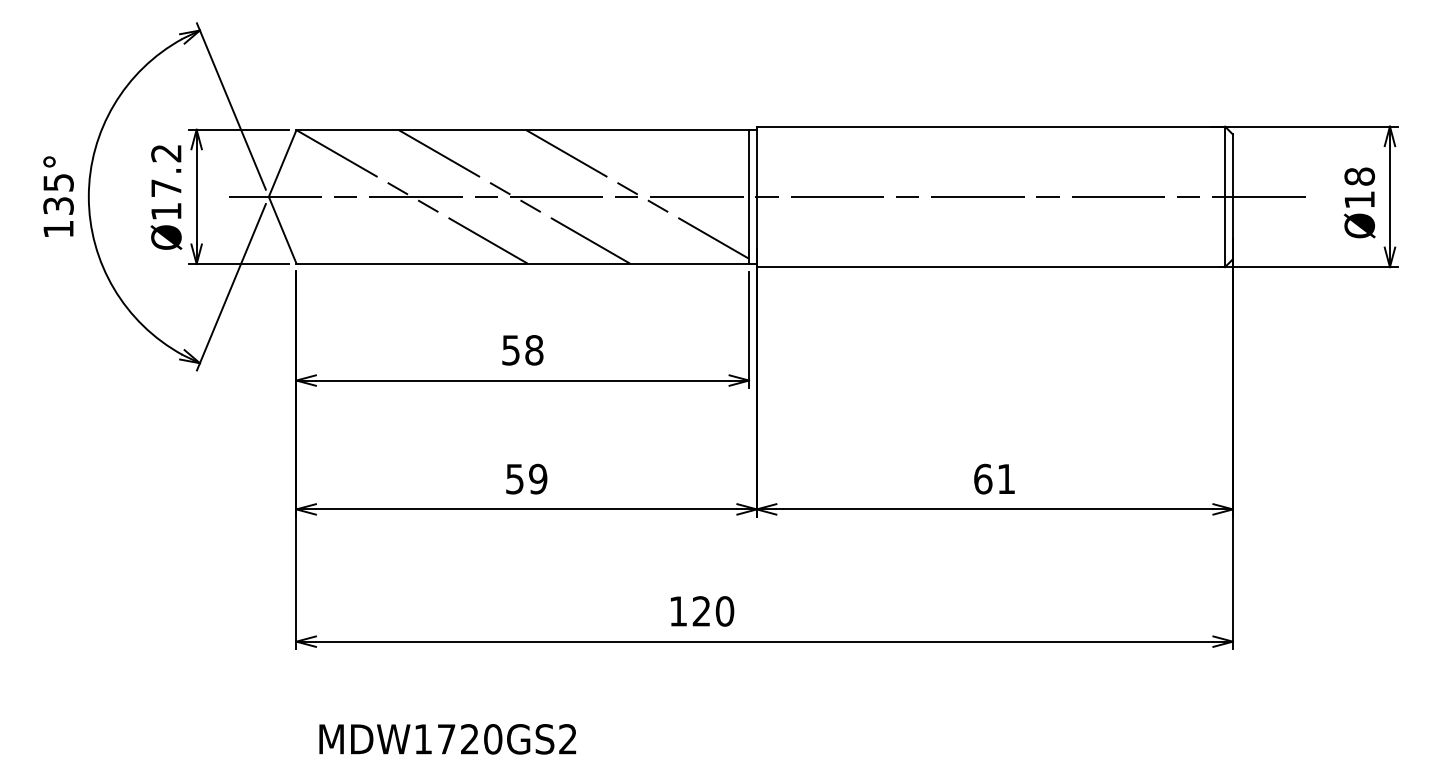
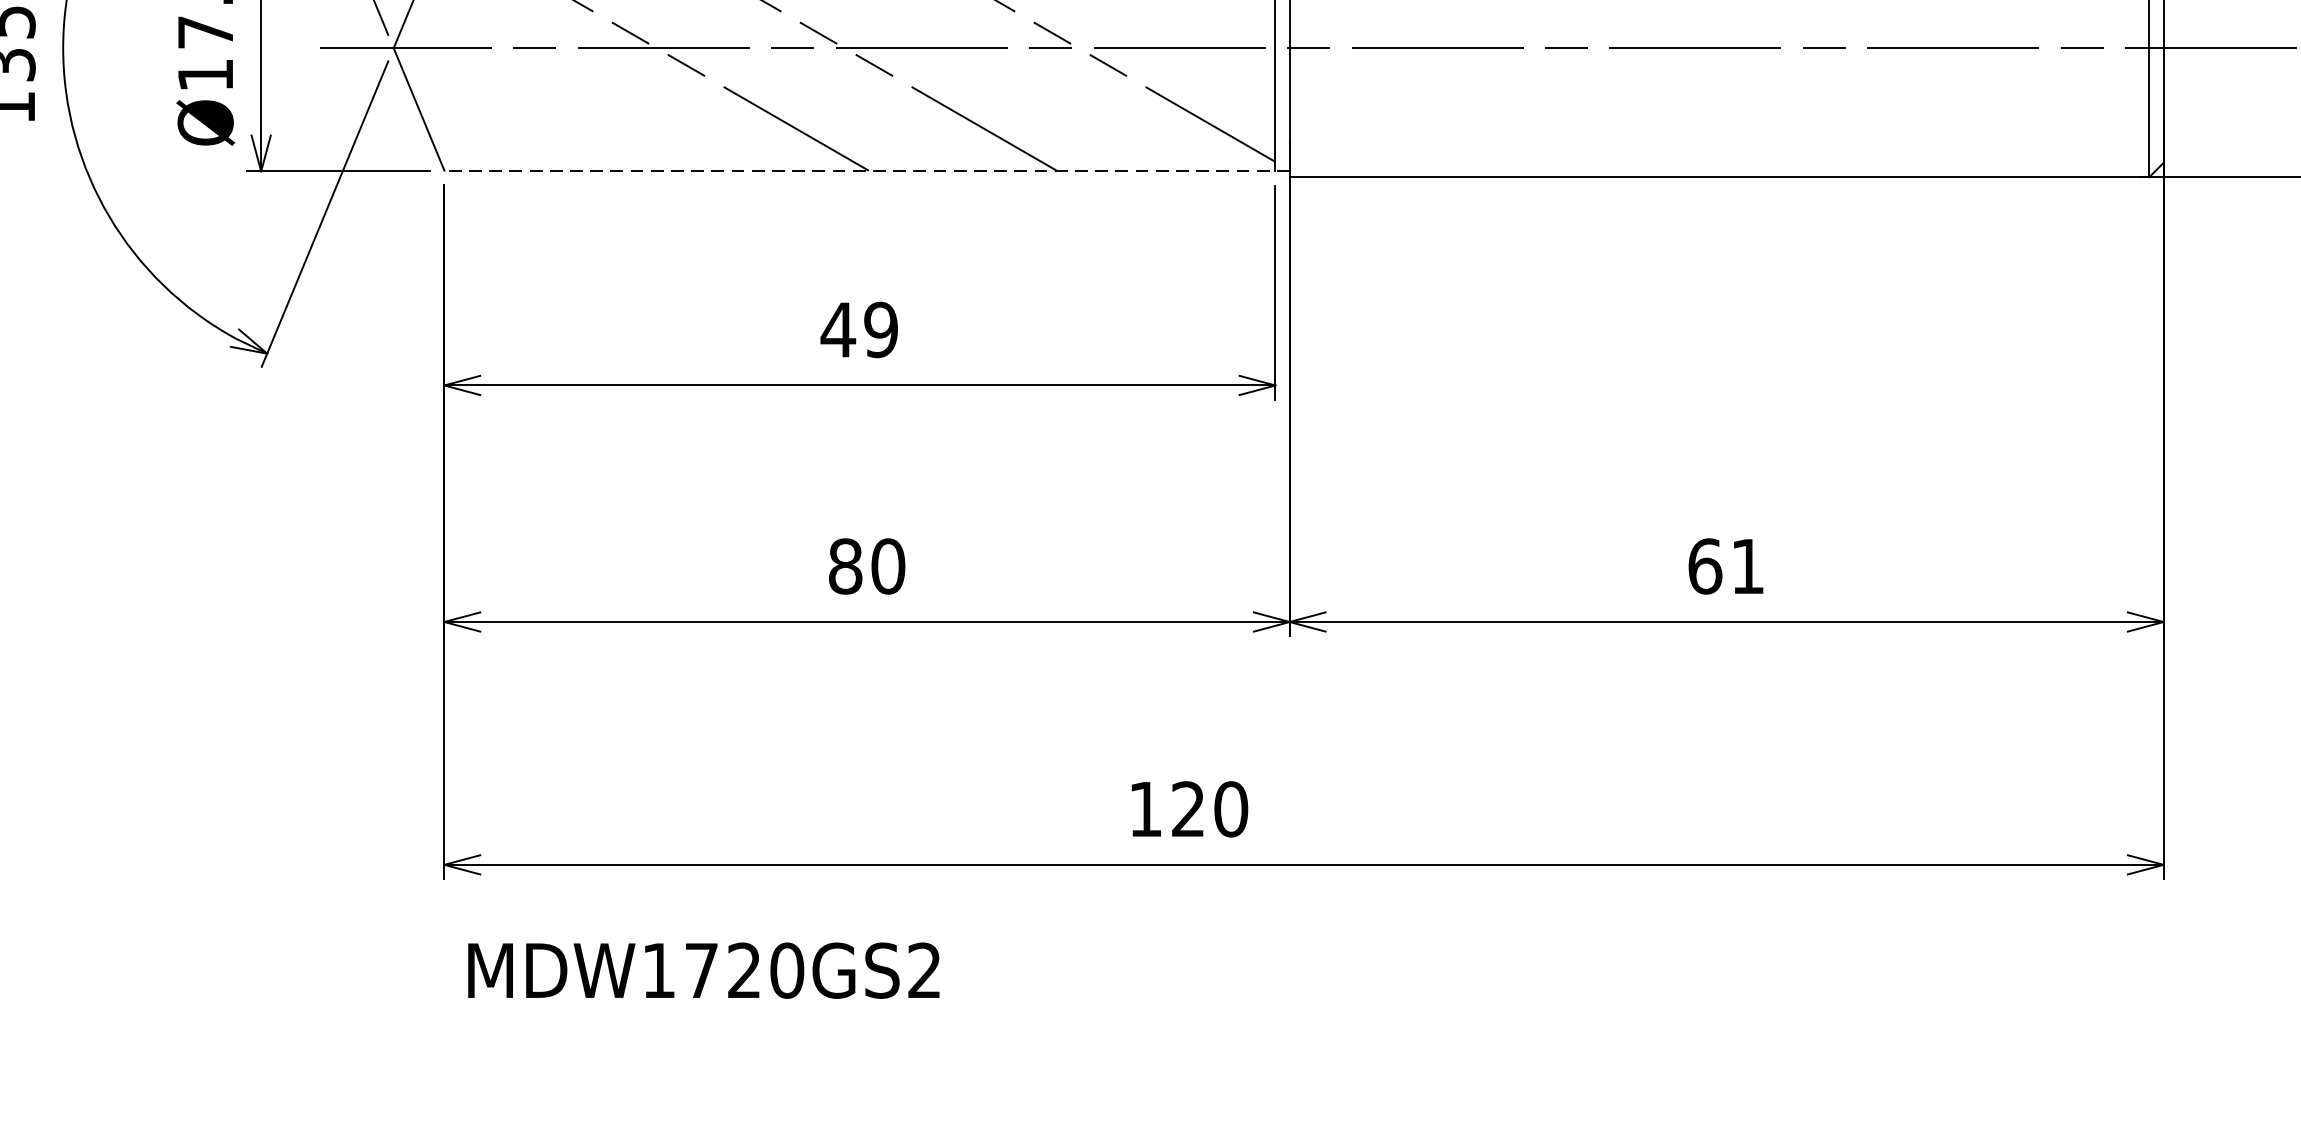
line: (526, 263) -> (866, 170), solid -> dashed
text: (522, 350) -> (859, 330), 58 -> 49
text: (526, 478) -> (866, 565), 59 -> 80
text: (447, 739) -> (703, 971), moved

